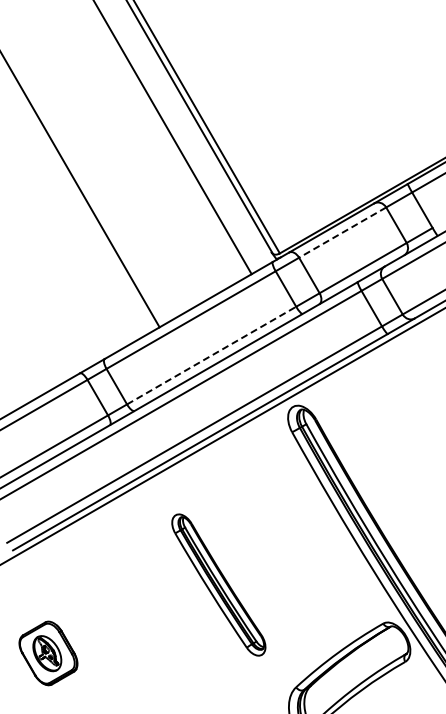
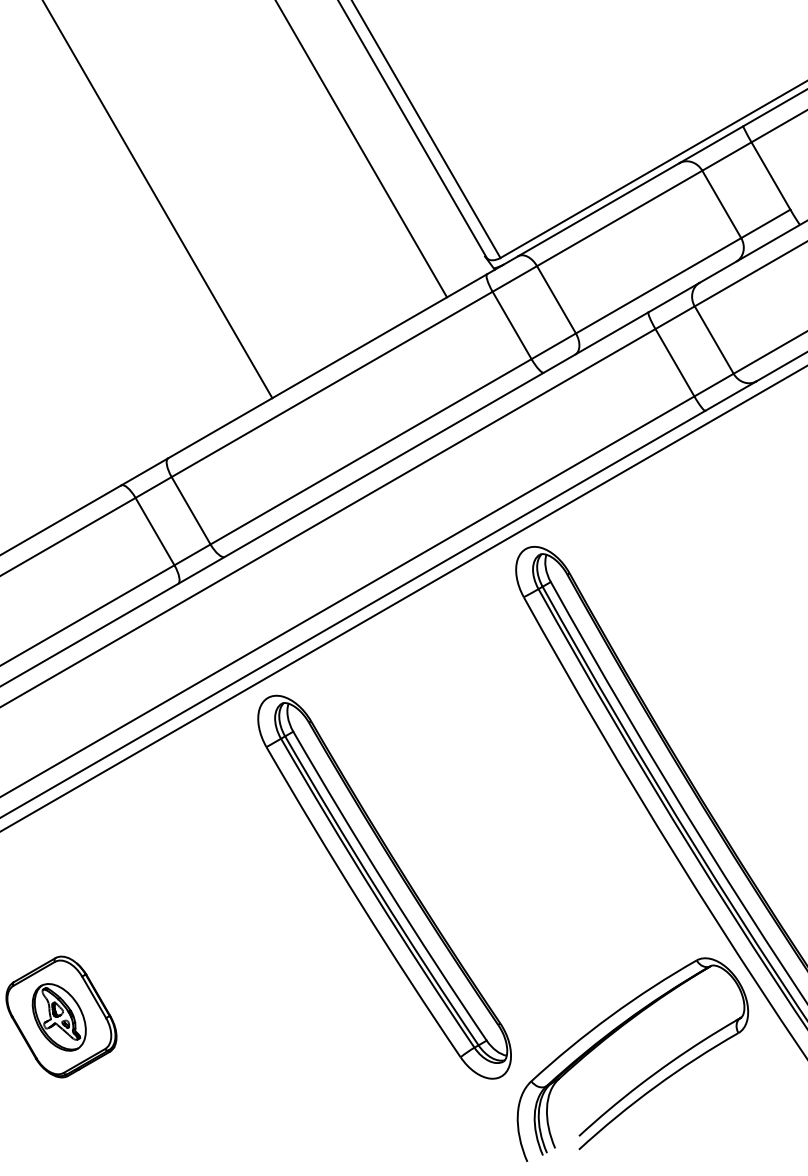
line: (342, 232) -> (619, 218), dashed -> solid
line: (211, 355) -> (370, 451), dashed -> solid
part: (218, 584) -> (384, 886), size x1.43

